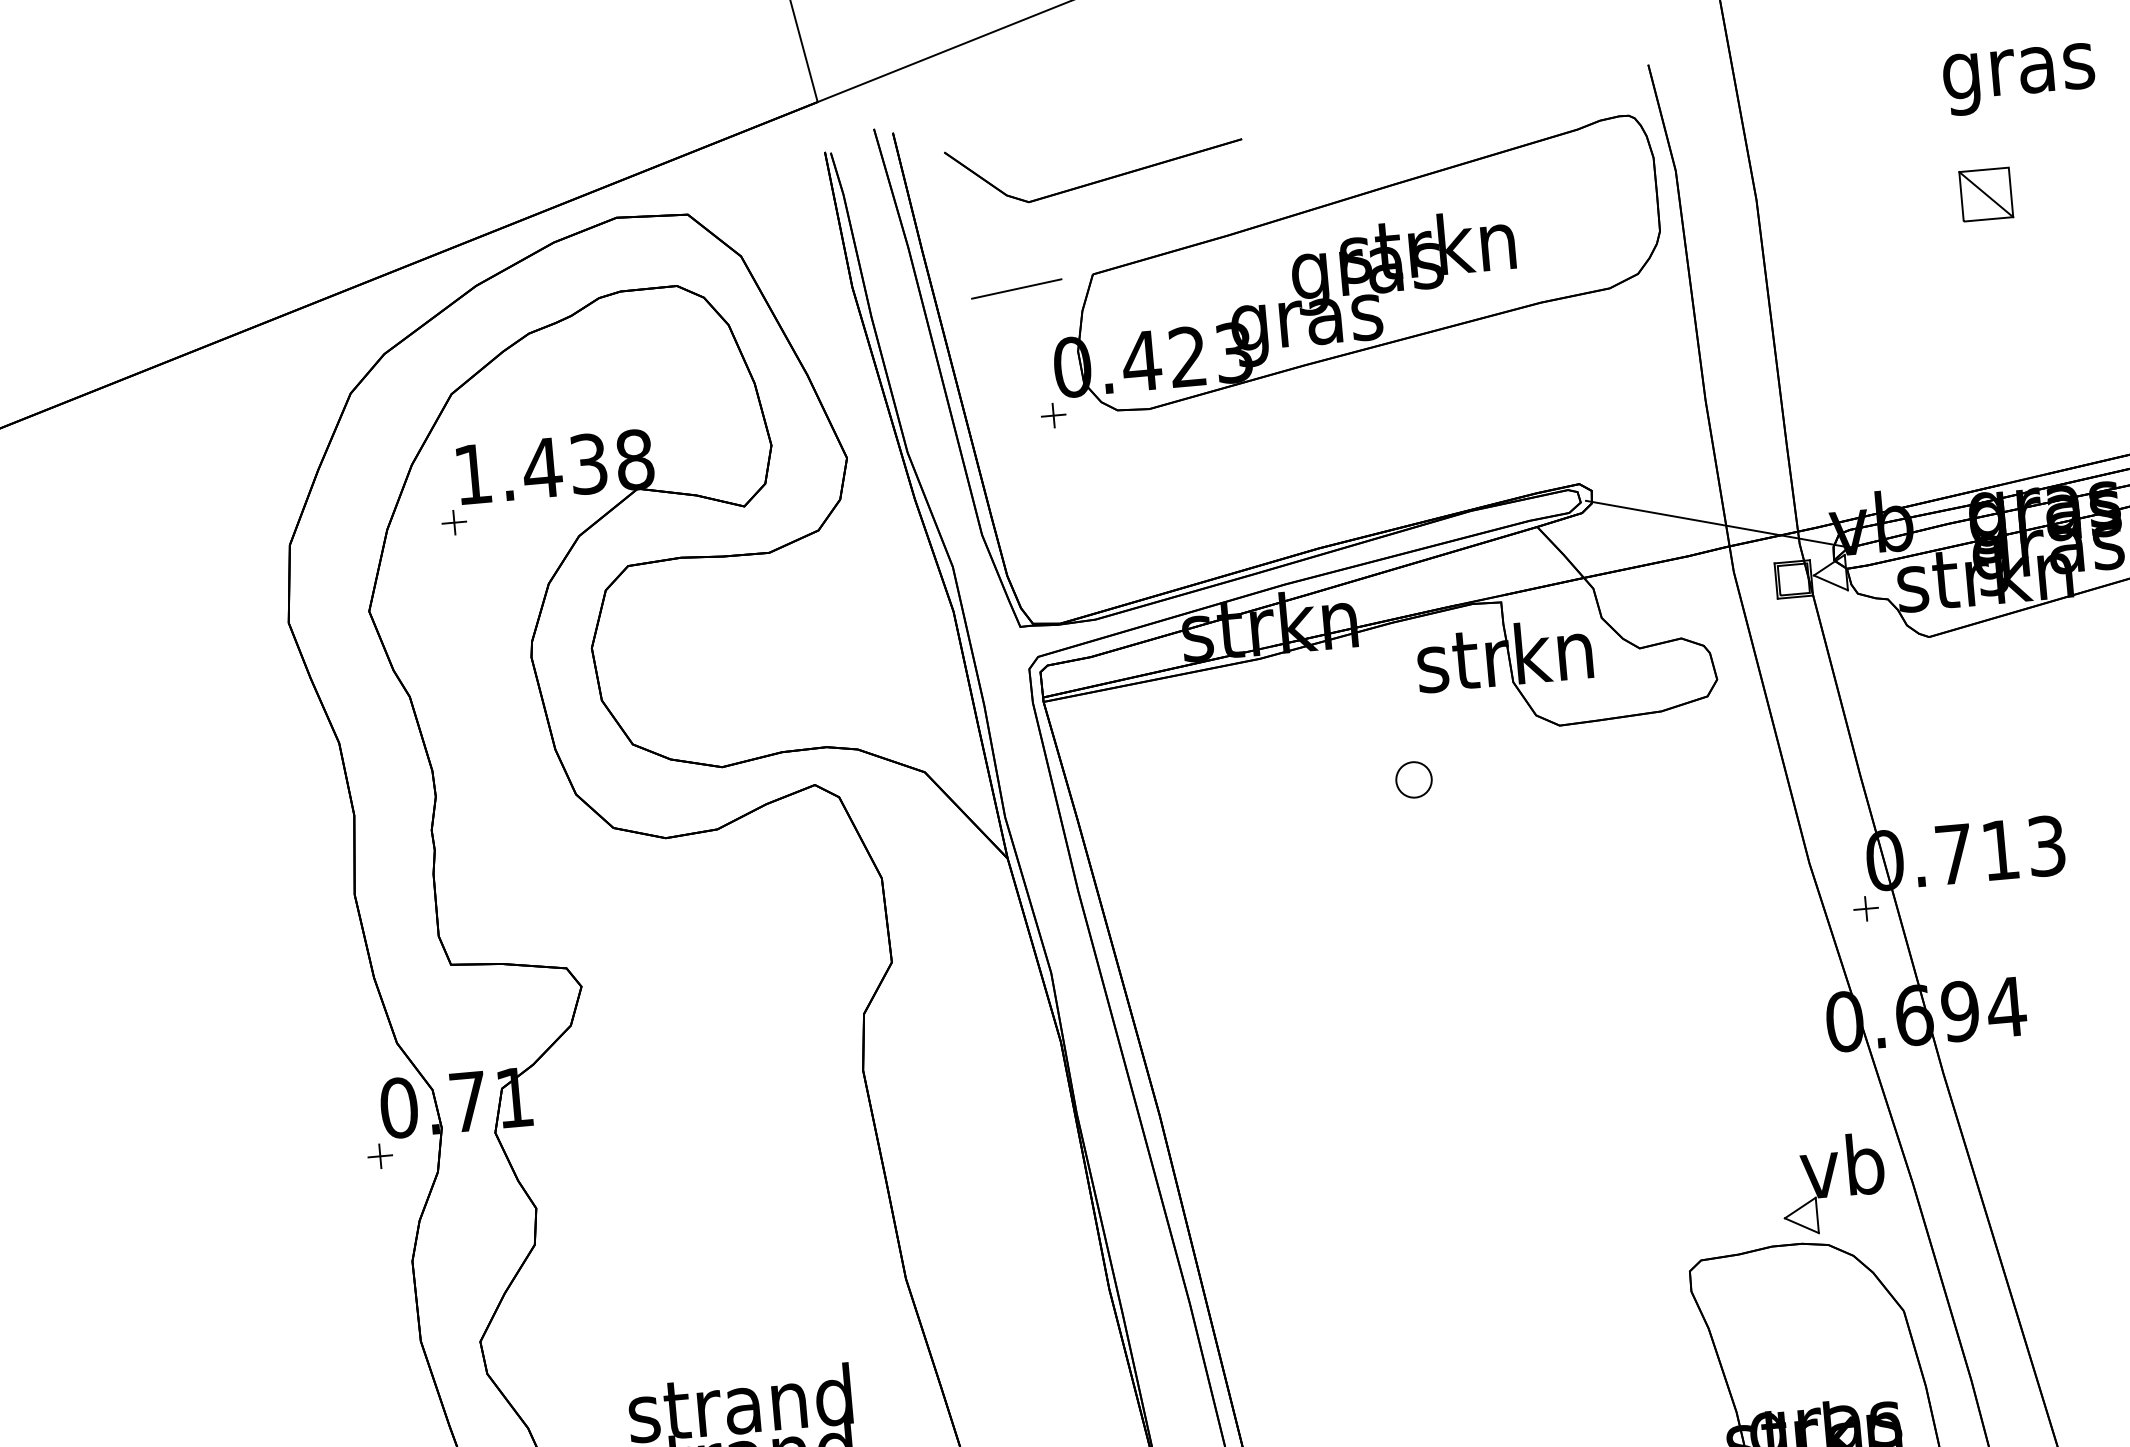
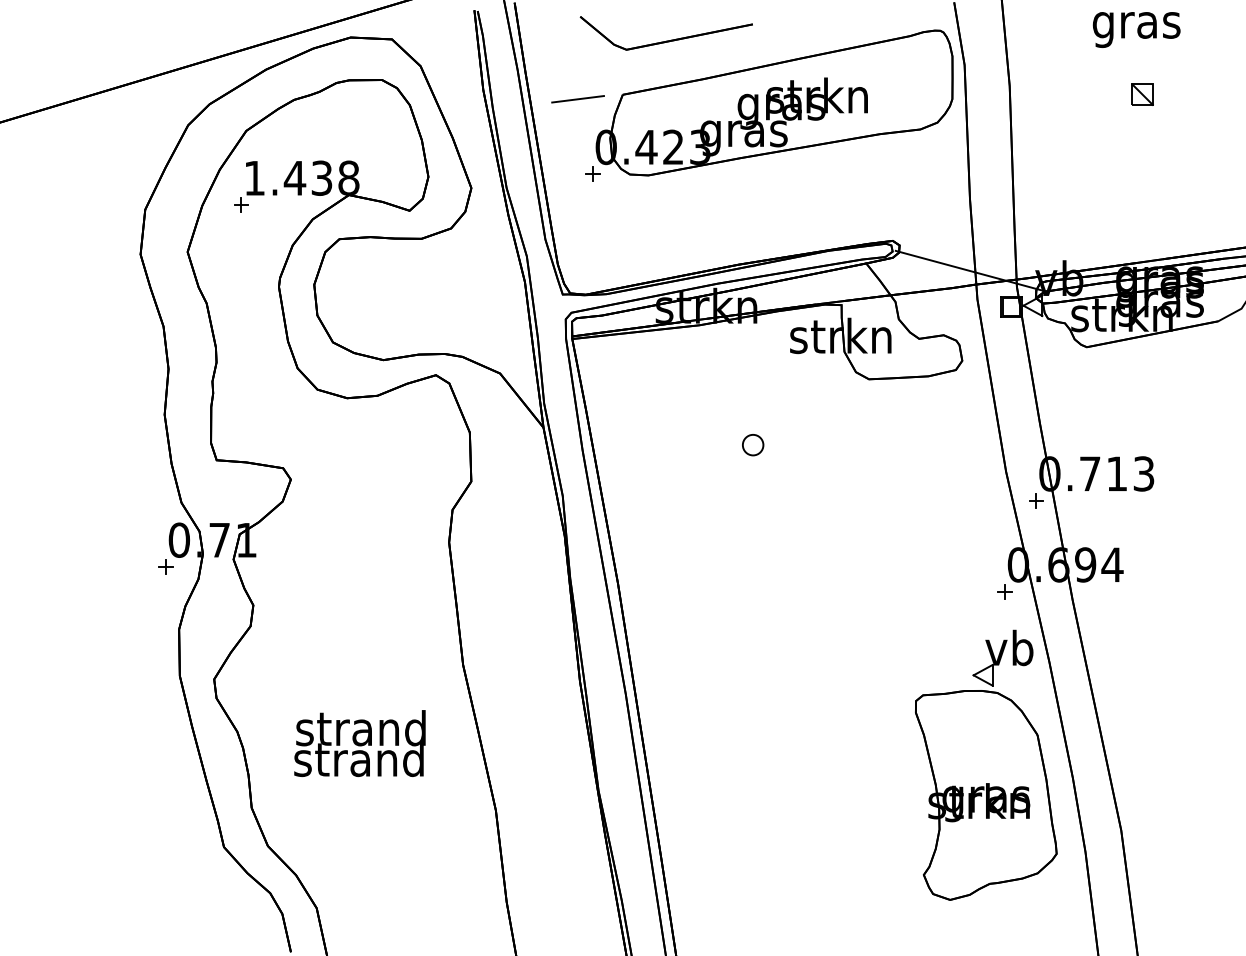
text: (2019, 78) -> (1136, 29), moved
part: (1096, 180) -> (666, 40), moved
part: (1986, 194) -> (1142, 94), size x0.71
part: (1414, 780) -> (753, 445), moved
part: (1825, 1069) -> (1004, 591), added

